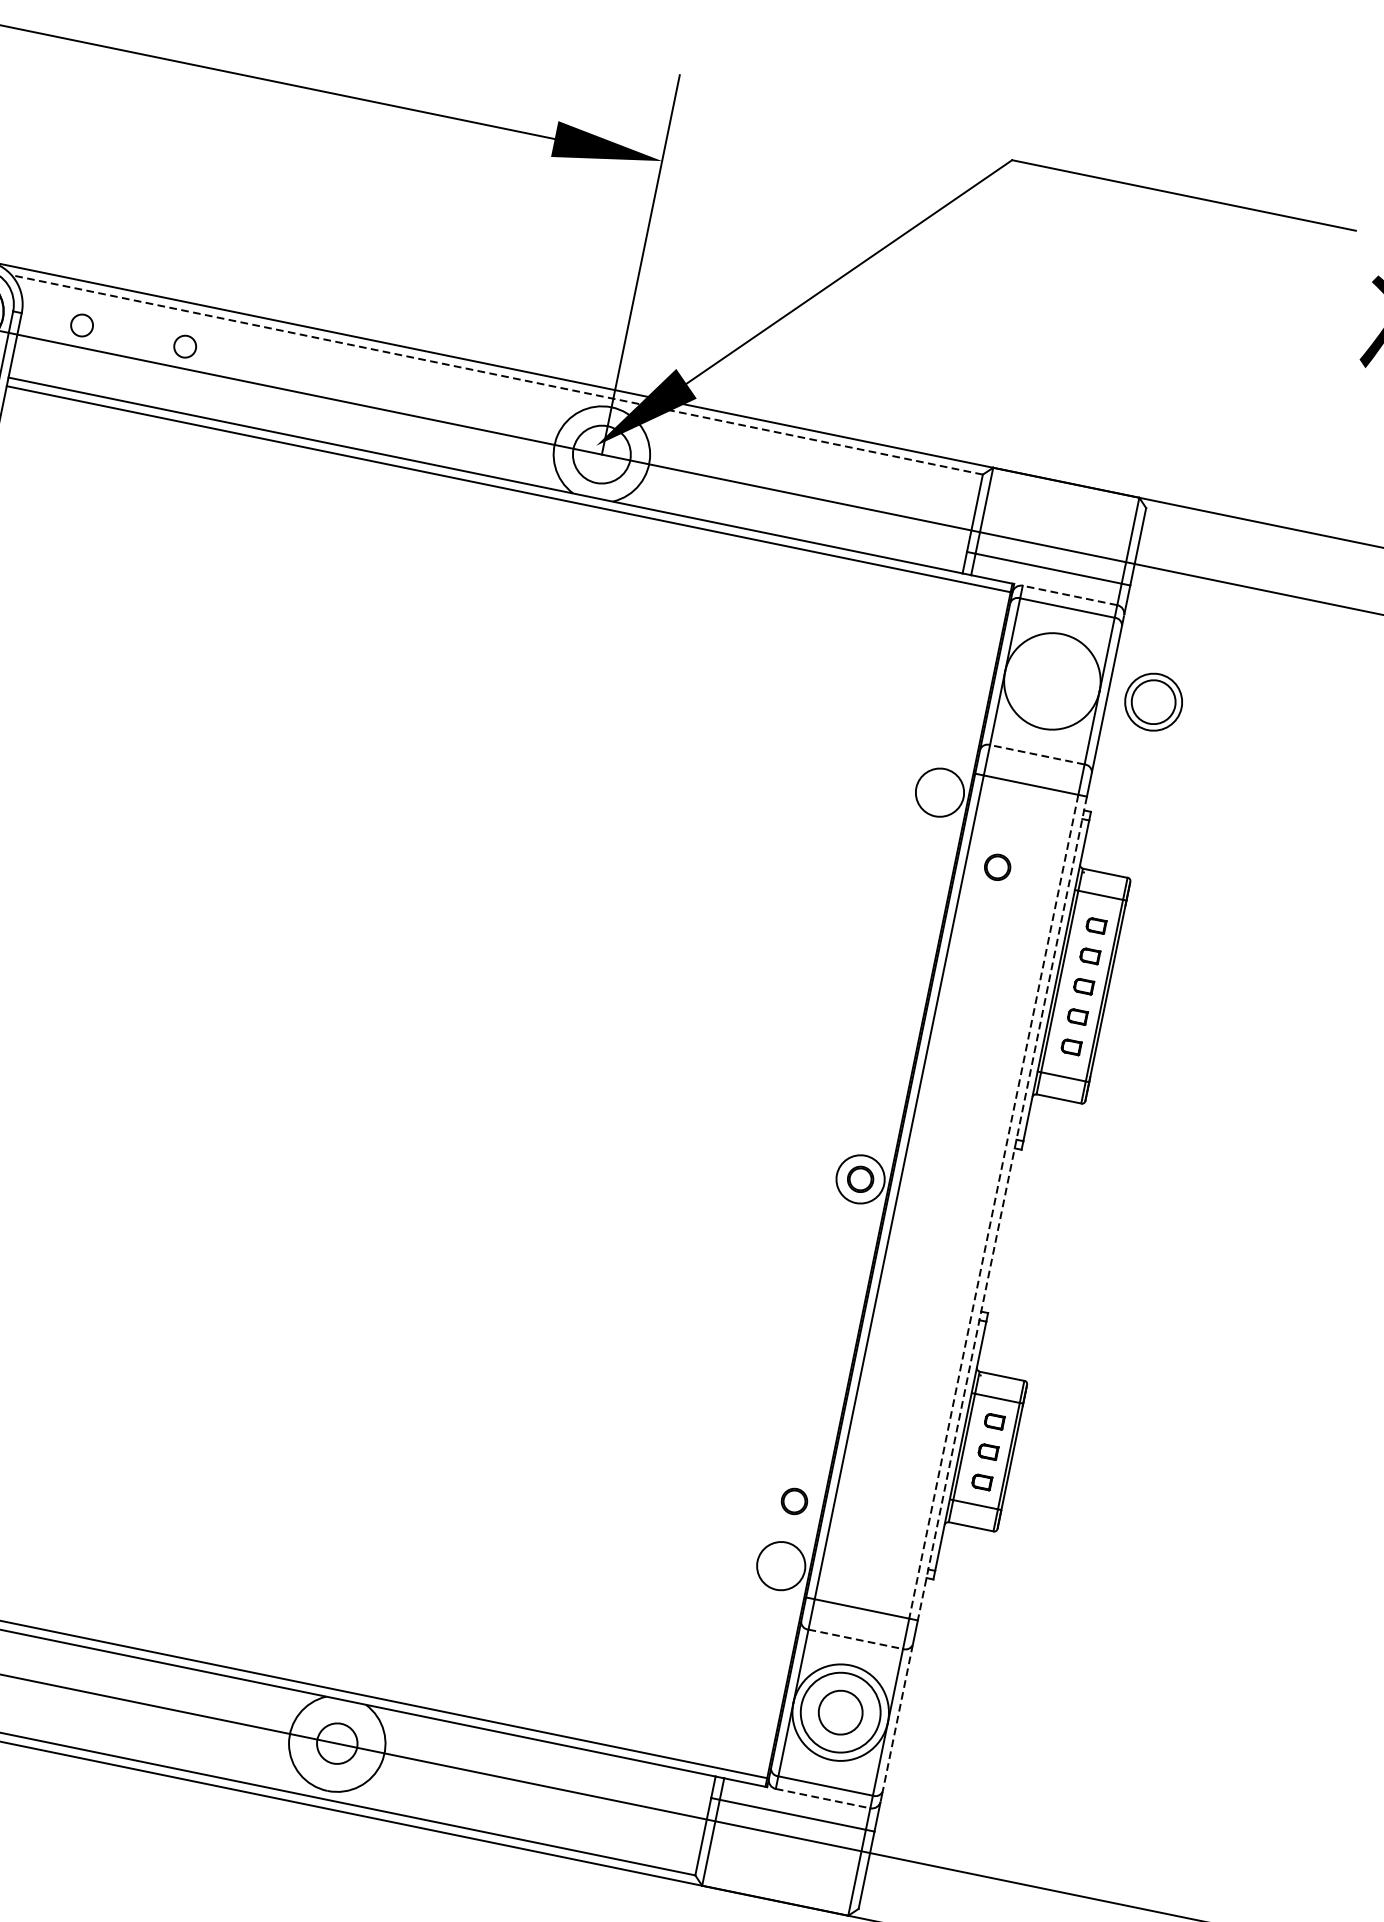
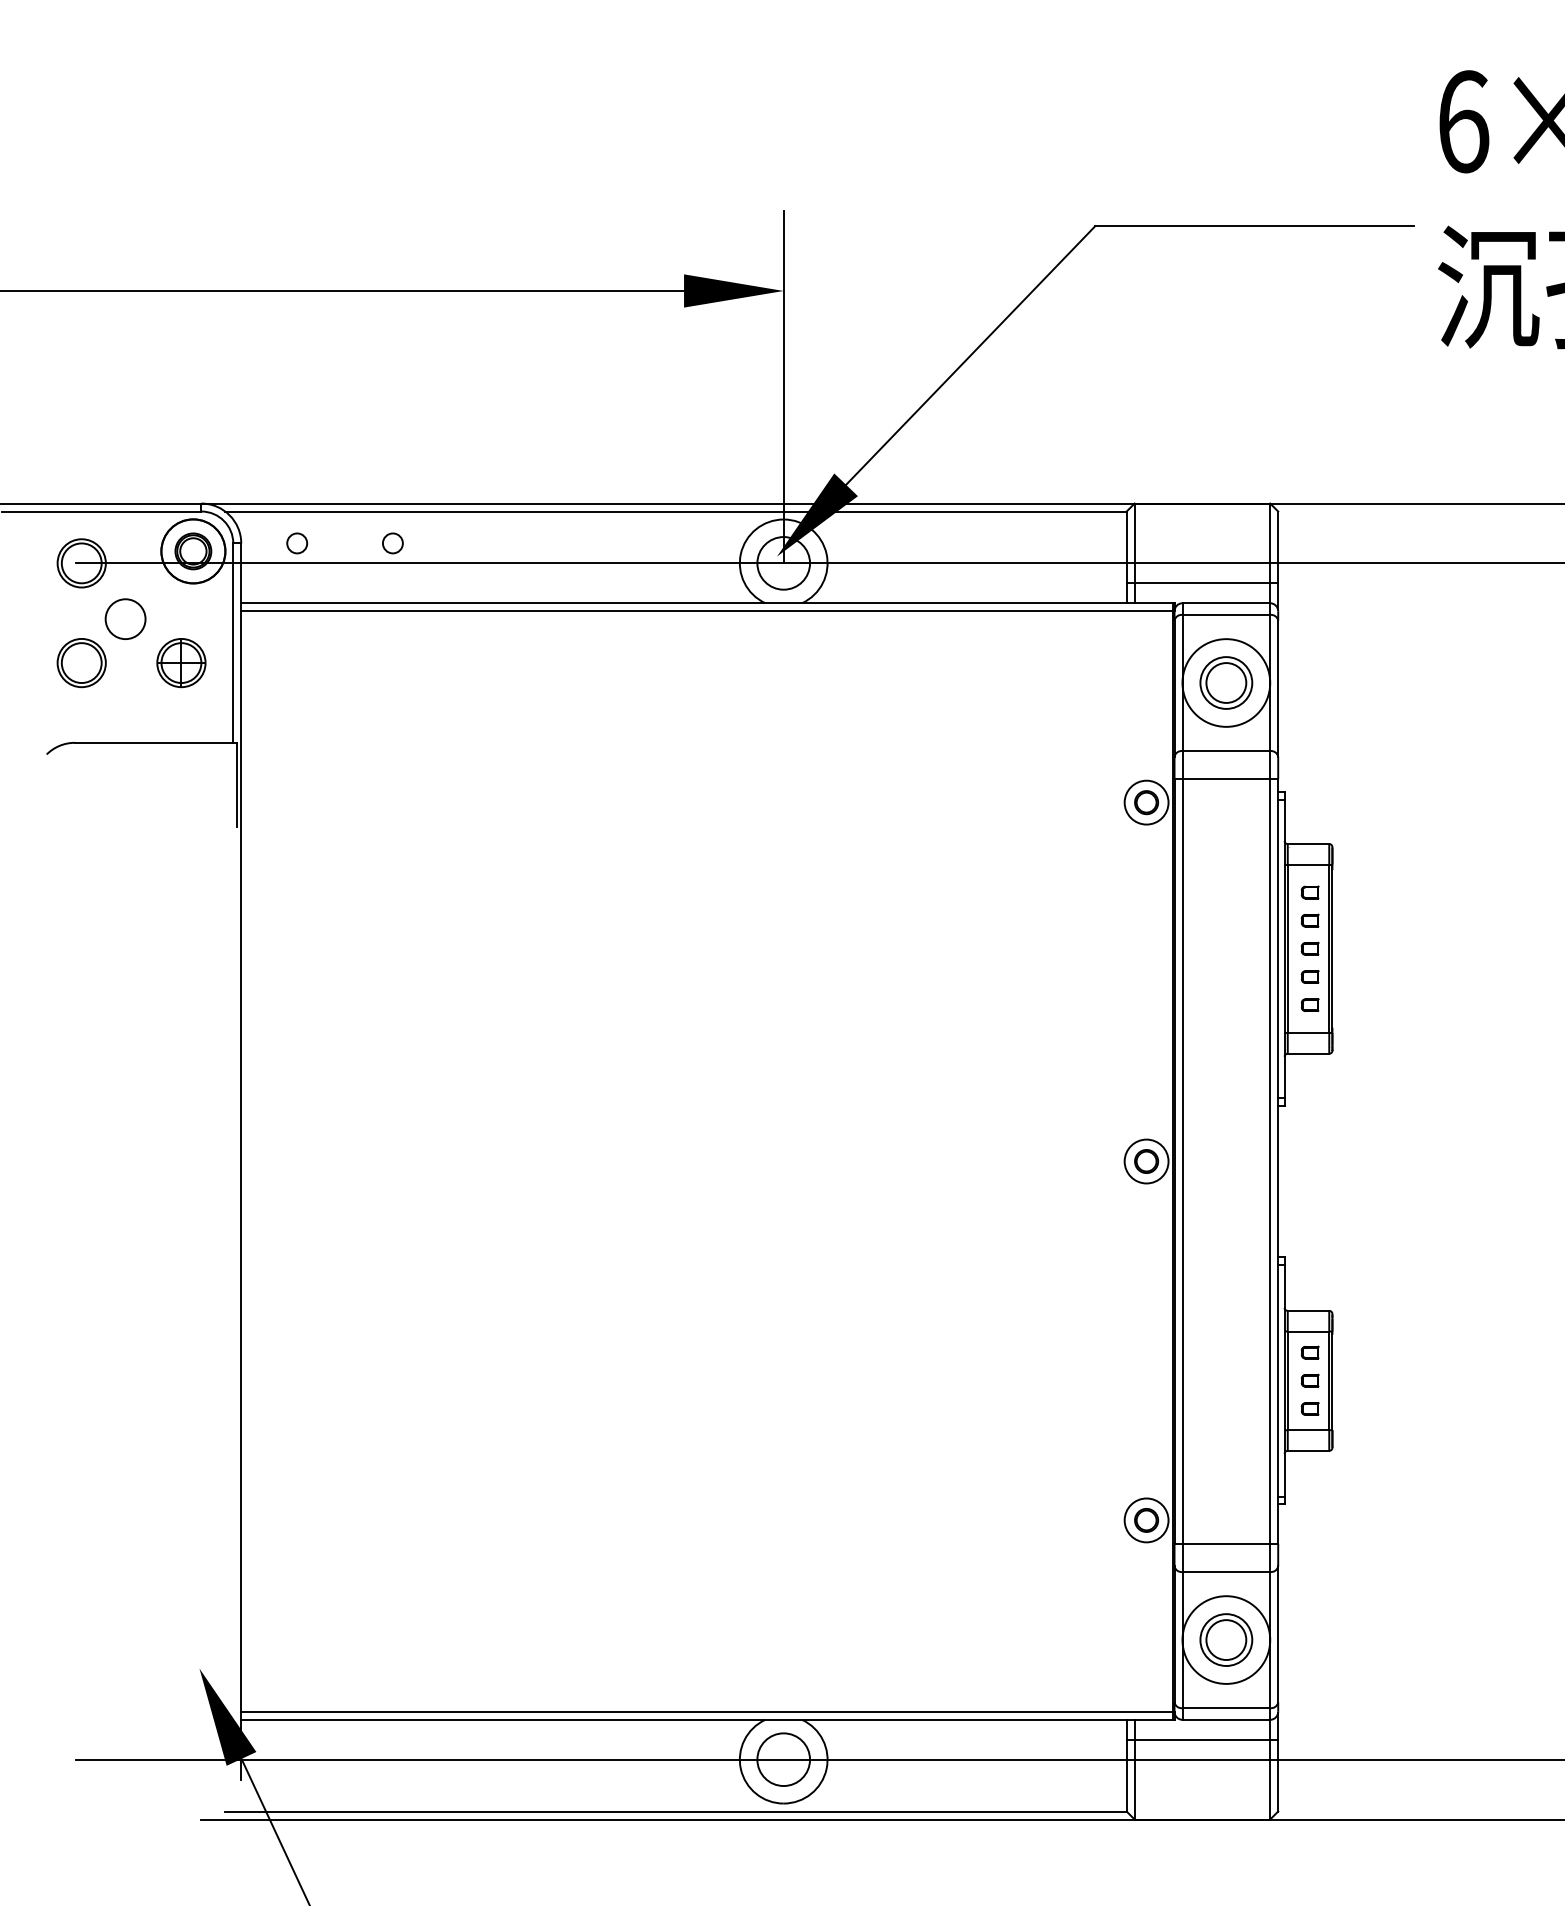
line: (496, 374) -> (675, 511), dashed -> solid
line: (1070, 595) -> (1226, 603), dashed -> solid
part: (1153, 701) -> (1226, 682), moved
line: (1037, 755) -> (1226, 751), dashed -> solid
part: (997, 867) -> (1146, 802), moved
line: (993, 1207) -> (1270, 1162), dashed -> solid
line: (1002, 1209) -> (1278, 1162), dashed -> solid
part: (794, 1501) -> (1146, 1520), moved
line: (856, 1638) -> (1226, 1571), dashed -> solid
circle: (840, 1712) -> (1226, 1639), size x0.71
line: (898, 1718) -> (1278, 1634), dashed -> solid
circle: (337, 1743) -> (783, 1759), size x1.43
line: (823, 1798) -> (1226, 1719), dashed -> solid

